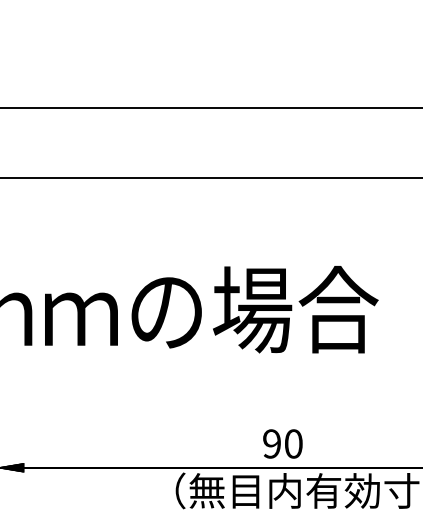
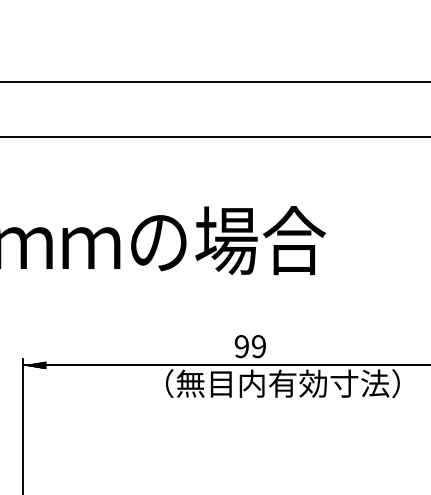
text: (294, 443) -> (259, 346), 90 -> 99

